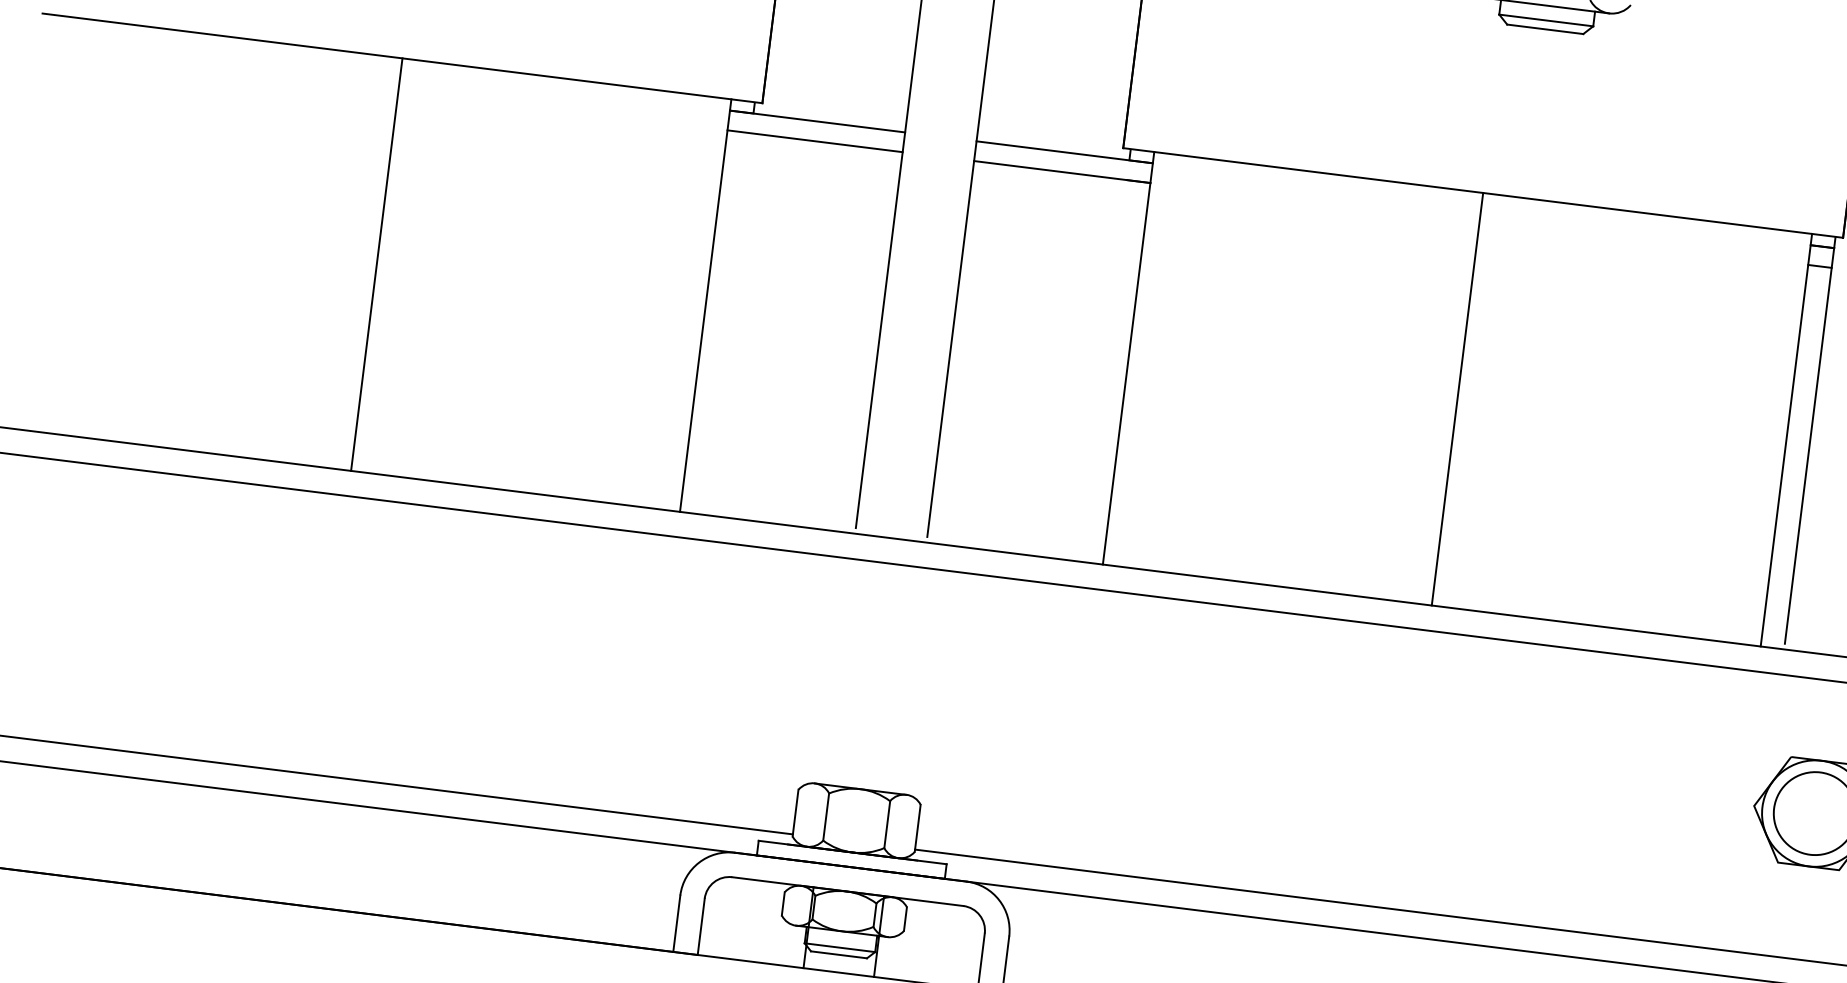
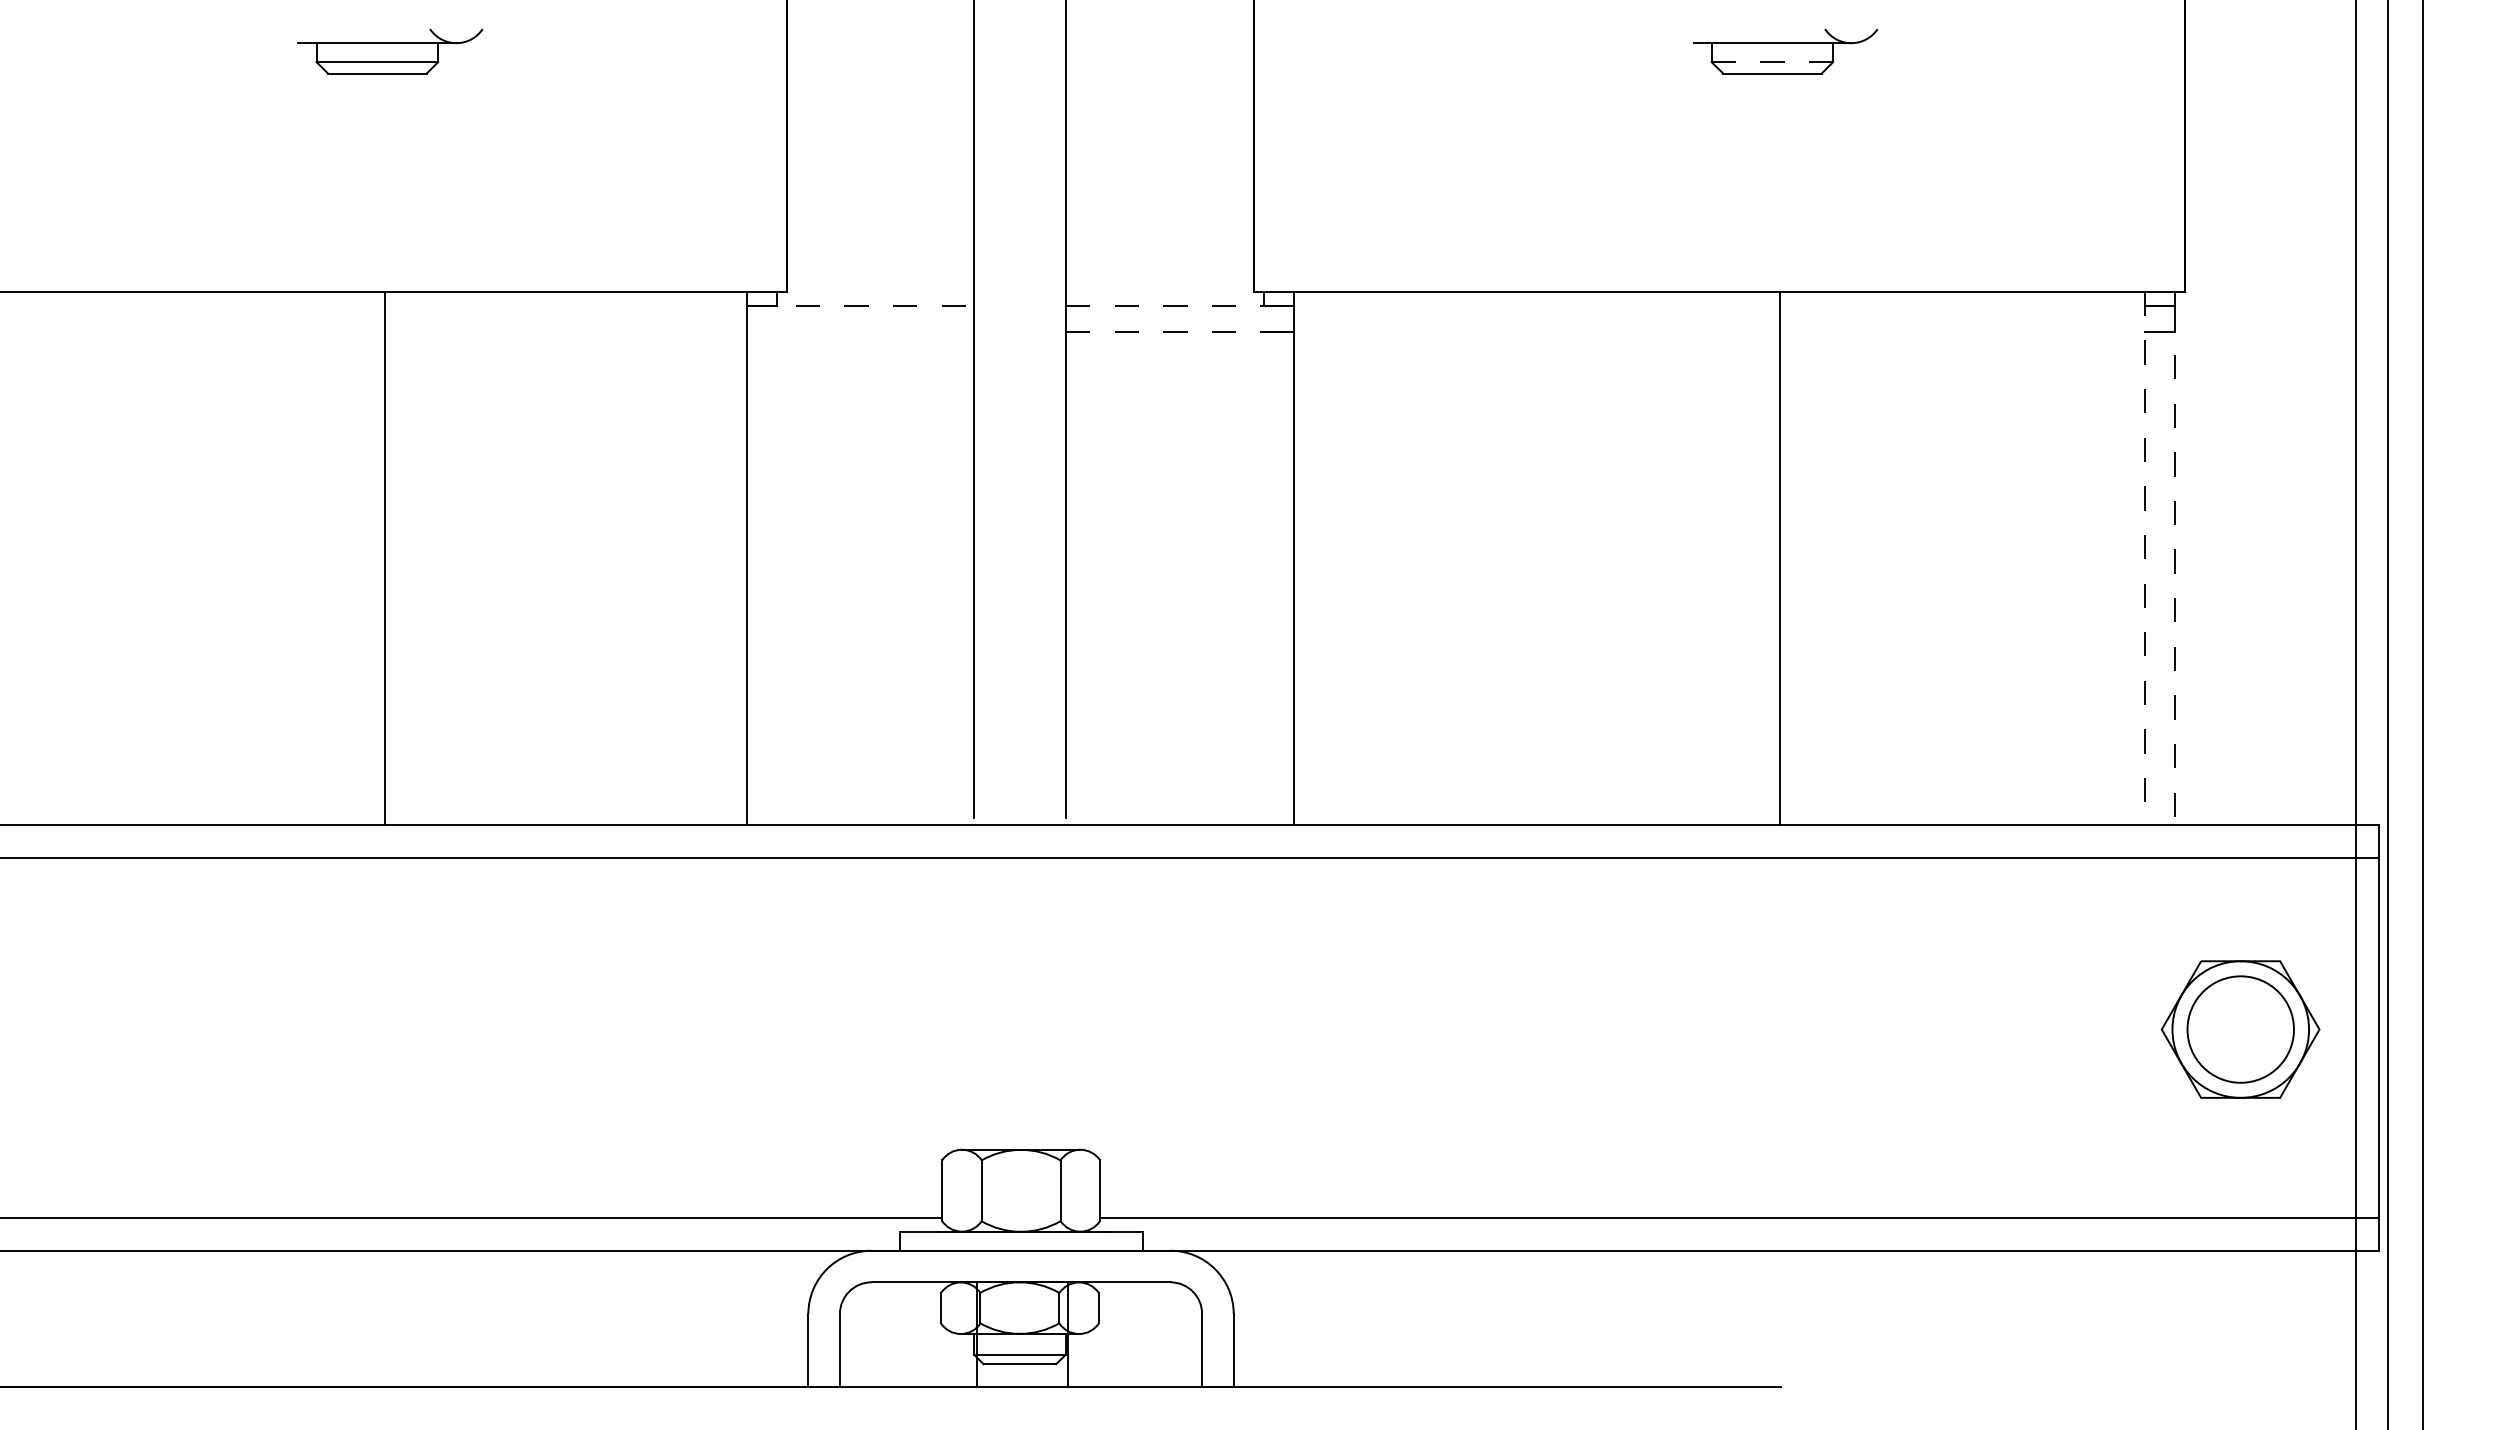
line: (1546, 20) -> (1772, 62), solid -> dashed
line: (817, 121) -> (860, 306), solid -> dashed
line: (815, 140) -> (860, 331), removed
line: (1065, 152) -> (1180, 306), solid -> dashed
line: (1062, 171) -> (1180, 331), solid -> dashed
line: (376, 264) -> (384, 558), moved
line: (1457, 399) -> (1780, 558), moved
line: (1786, 440) -> (2144, 558), solid -> dashed
line: (1809, 446) -> (2175, 562), solid -> dashed

